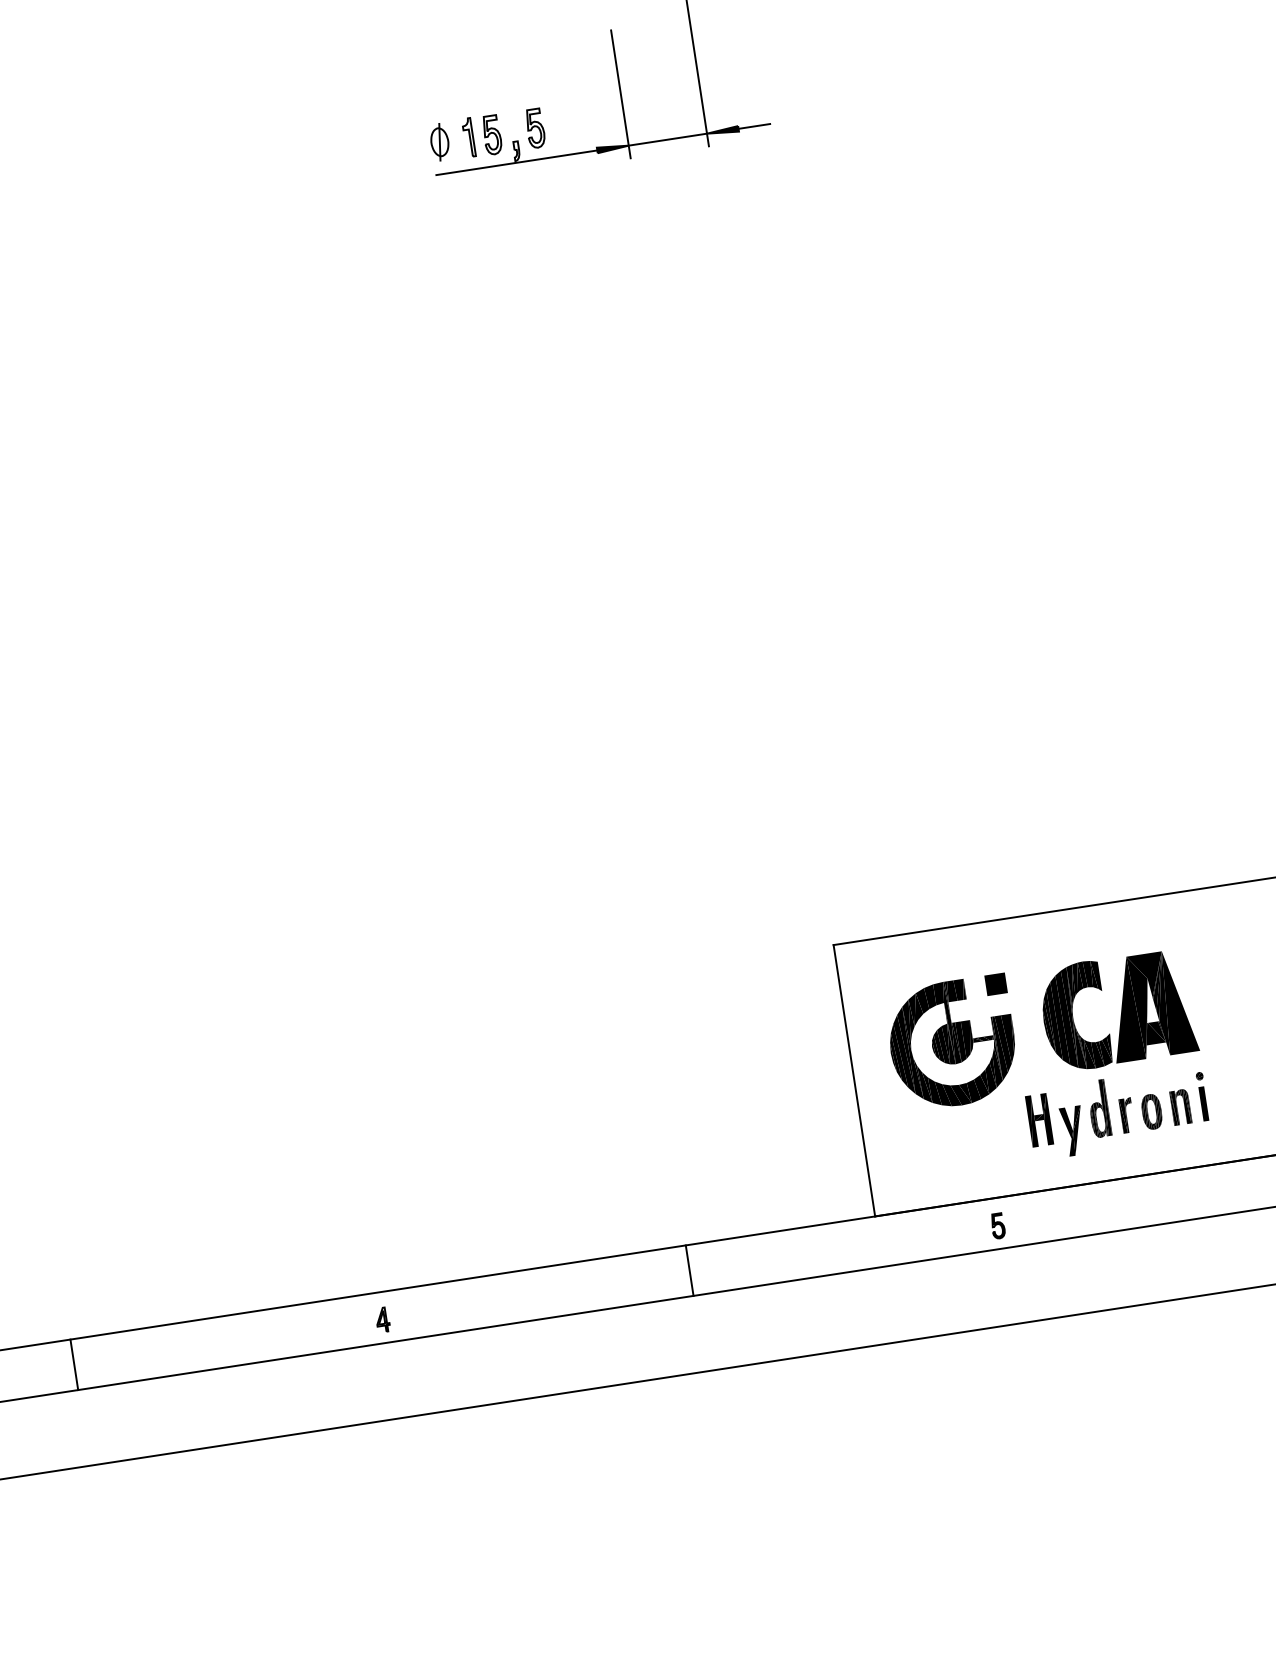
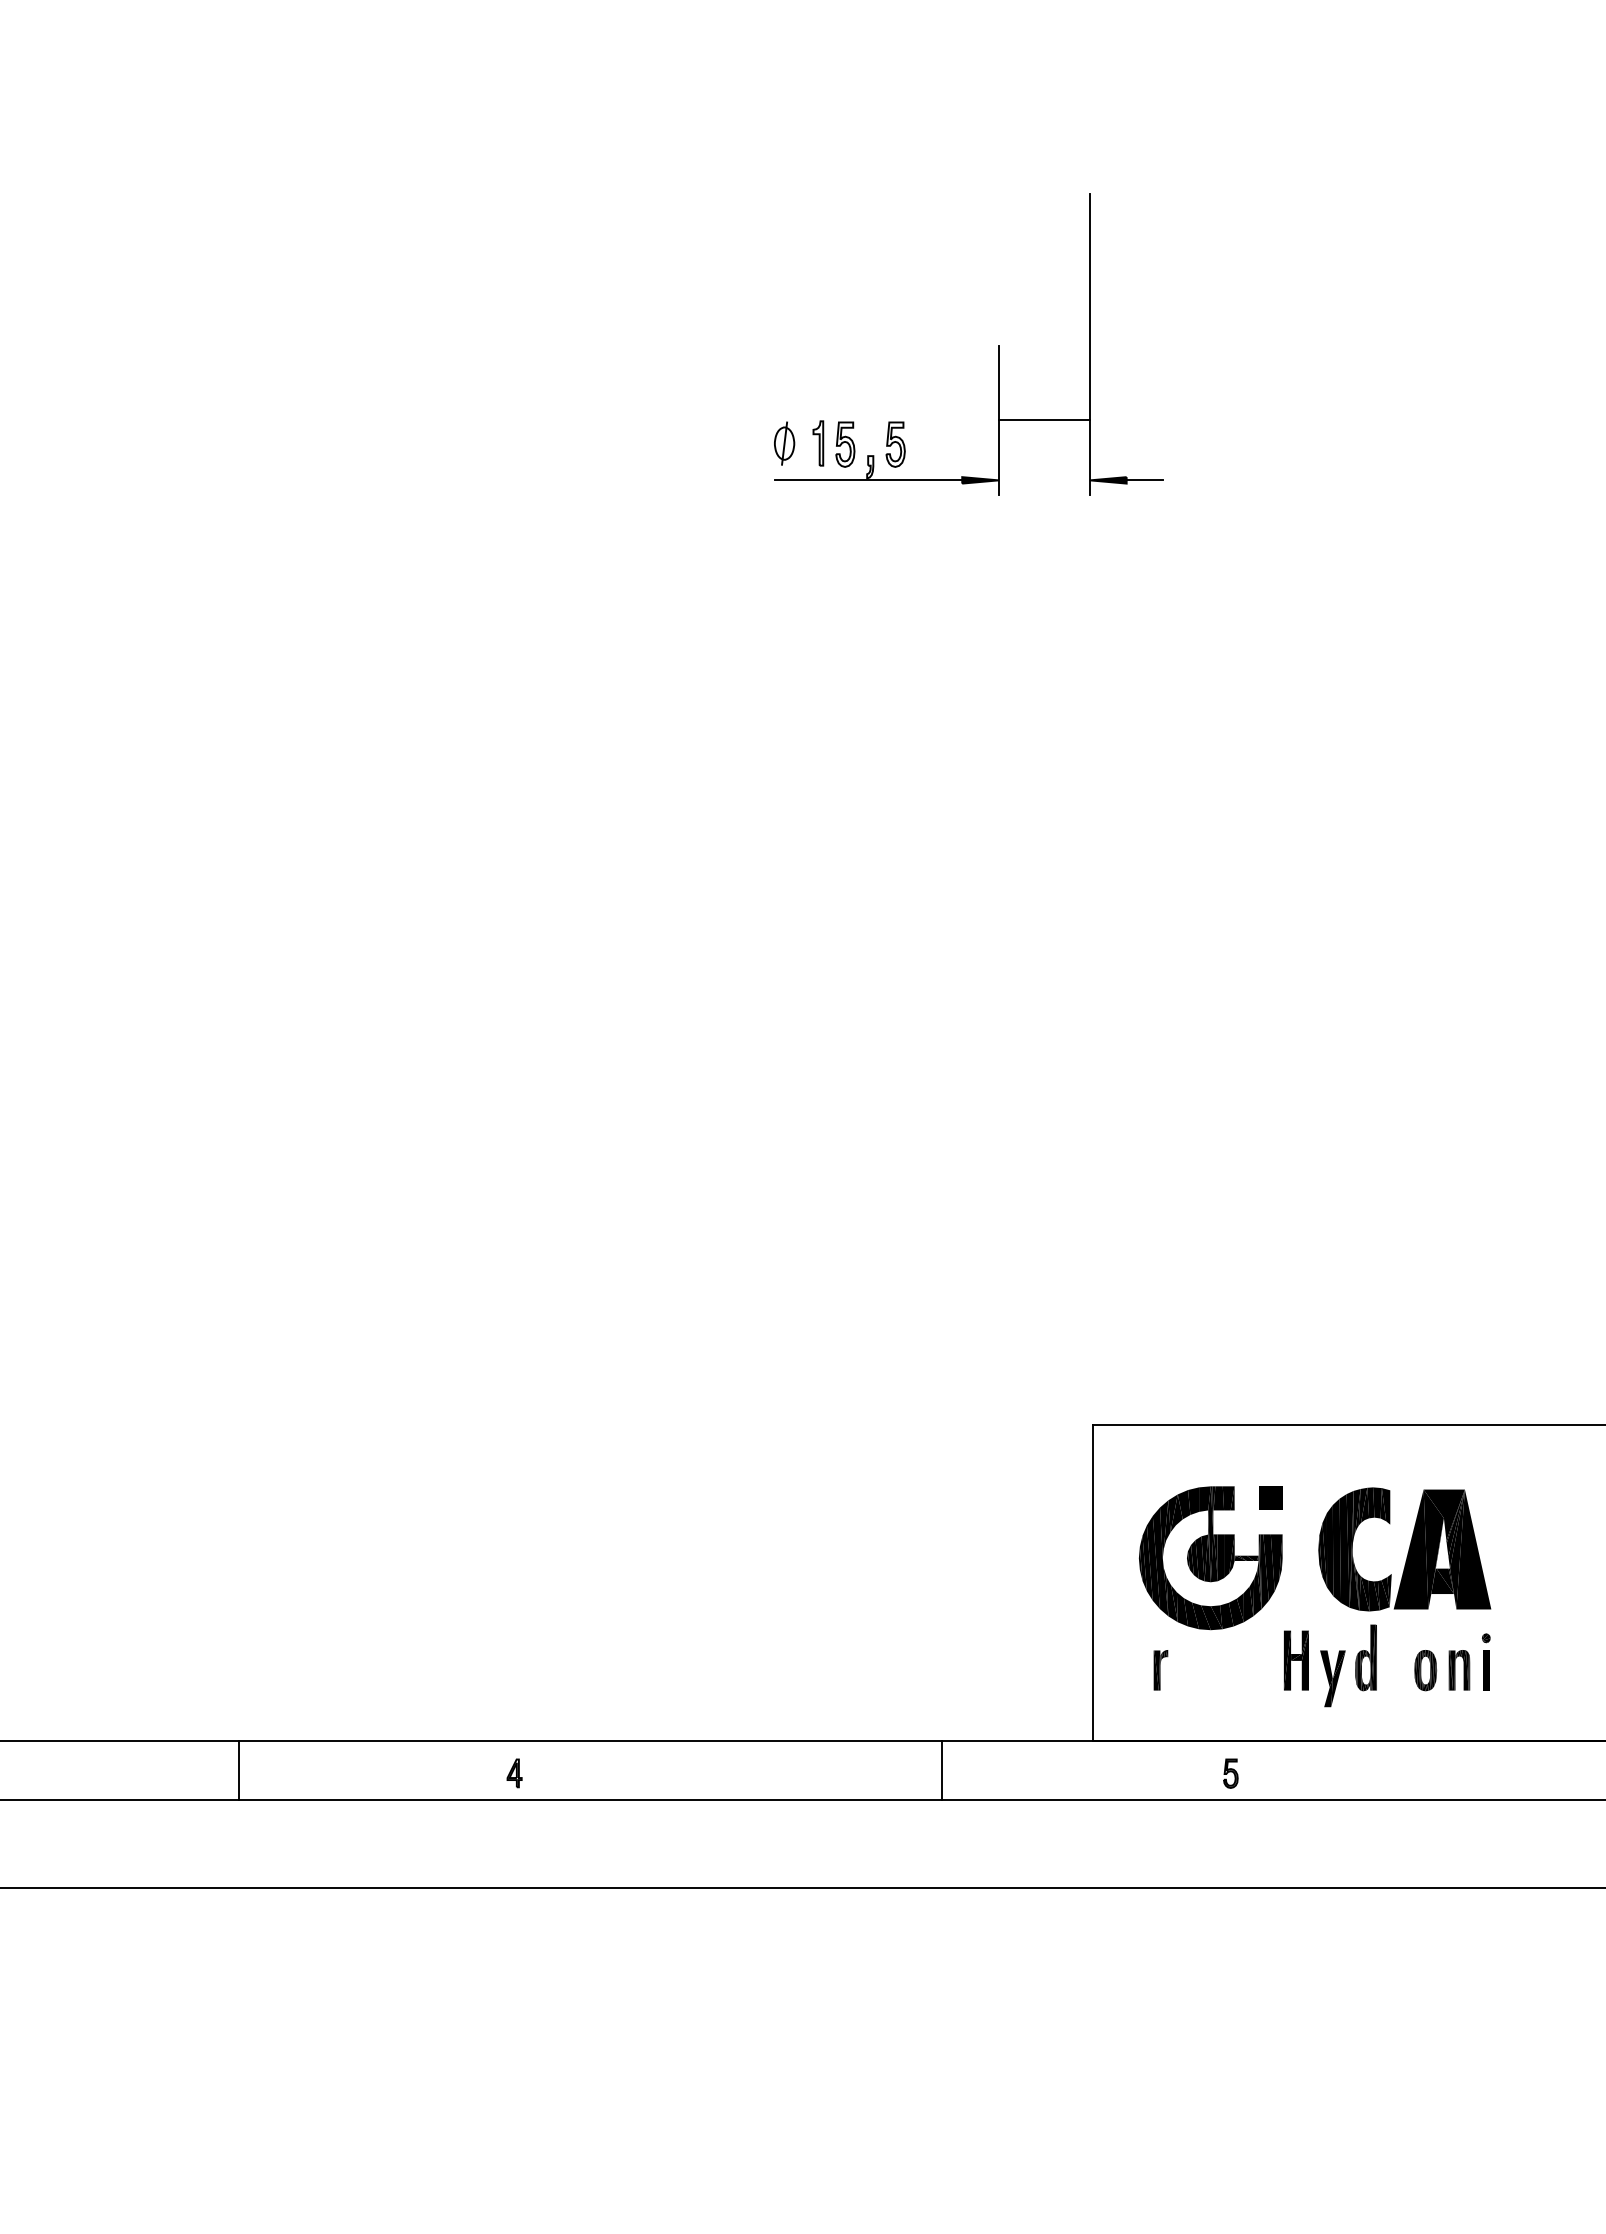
line: (667, 139) -> (1043, 420), moved
part: (1126, 1115) -> (1160, 1670), moved
line: (689, 1270) -> (942, 1770), moved
line: (73, 1364) -> (238, 1770), moved

